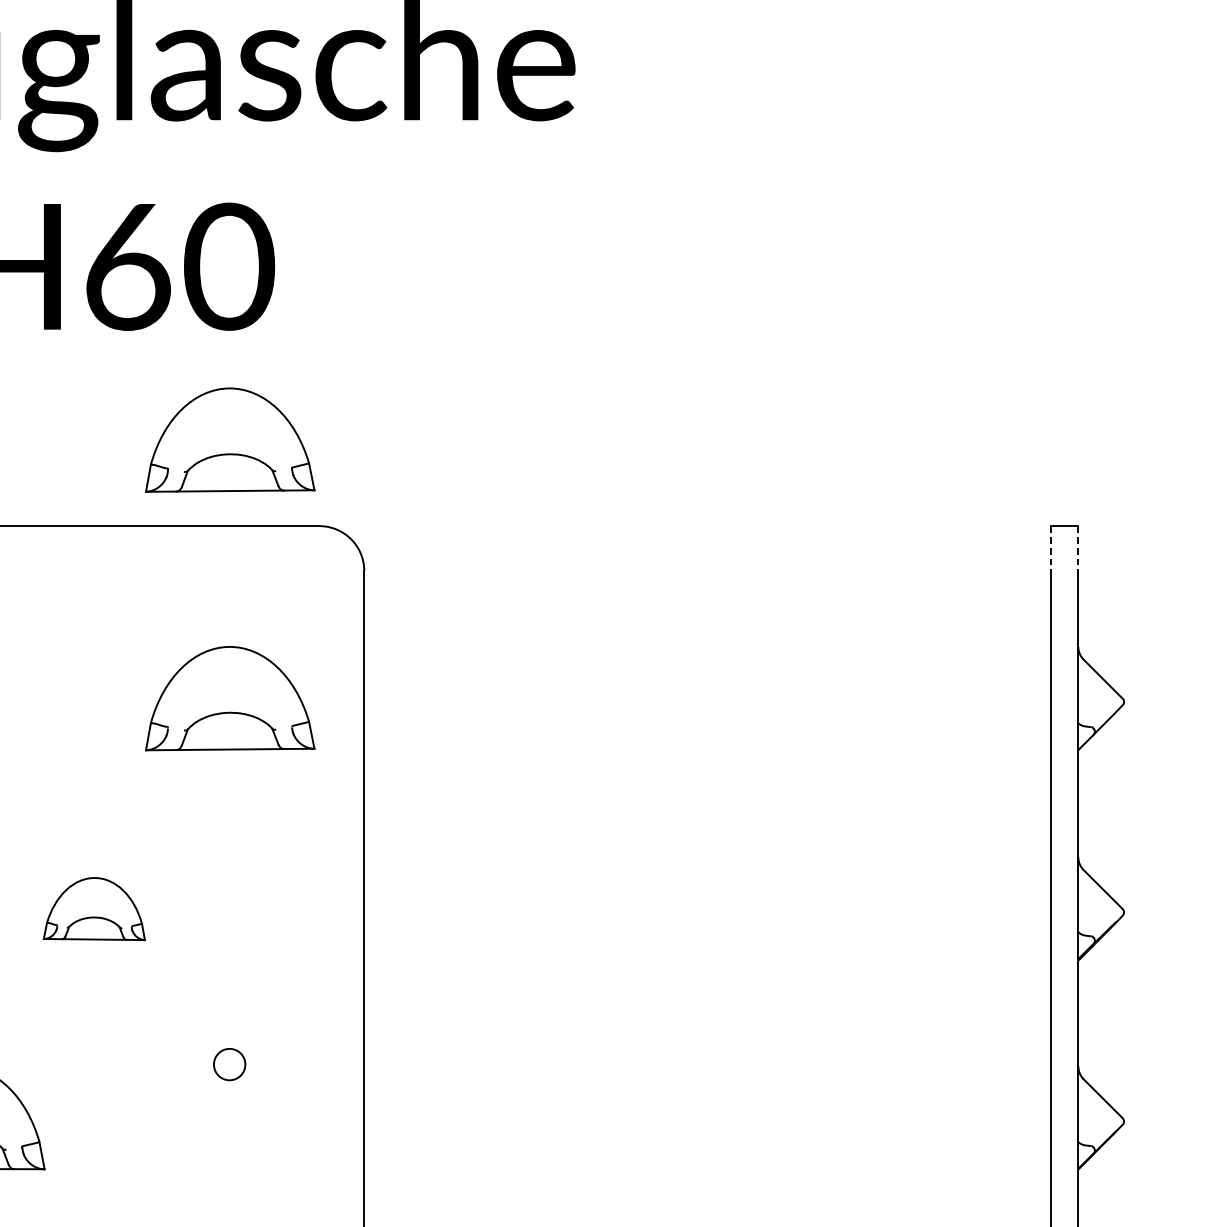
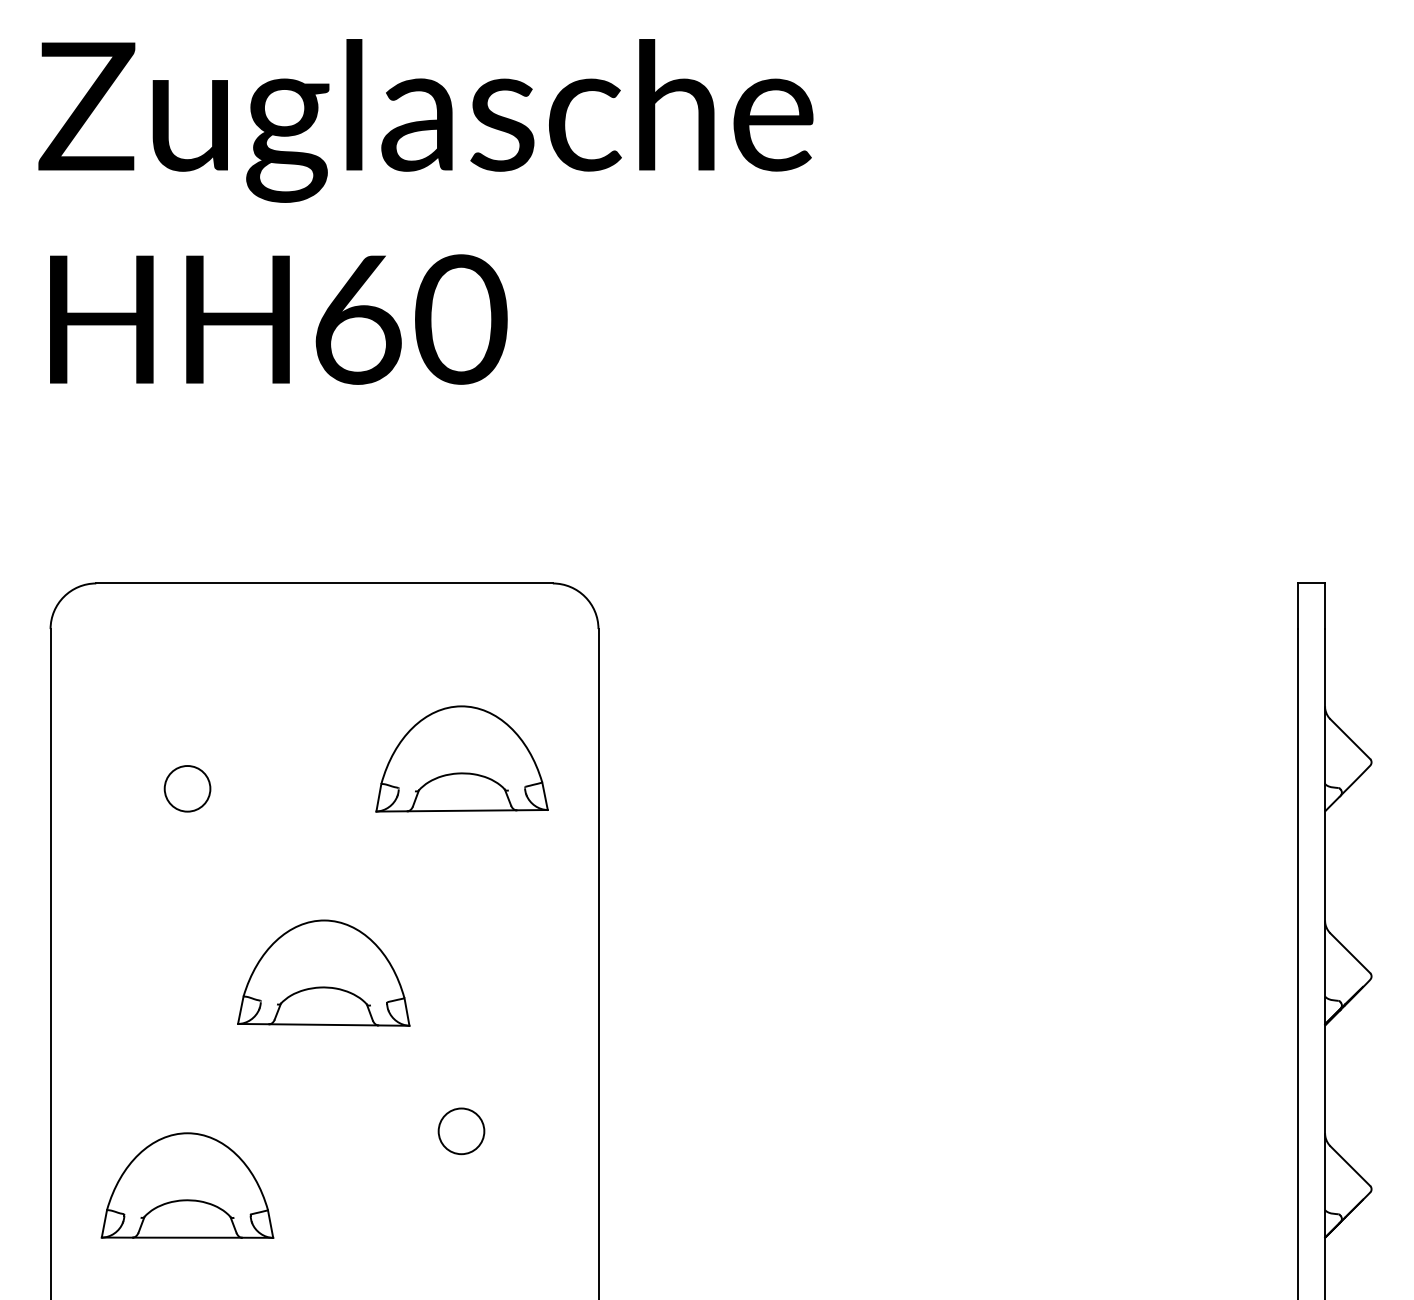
part: (229, 439) -> (461, 495), removed
line: (1051, 548) -> (1297, 606), dashed -> solid
line: (1078, 548) -> (1325, 606), dashed -> solid
part: (94, 908) -> (323, 972), size x1.67
circle: (229, 1064) -> (461, 1131), size x1.43

